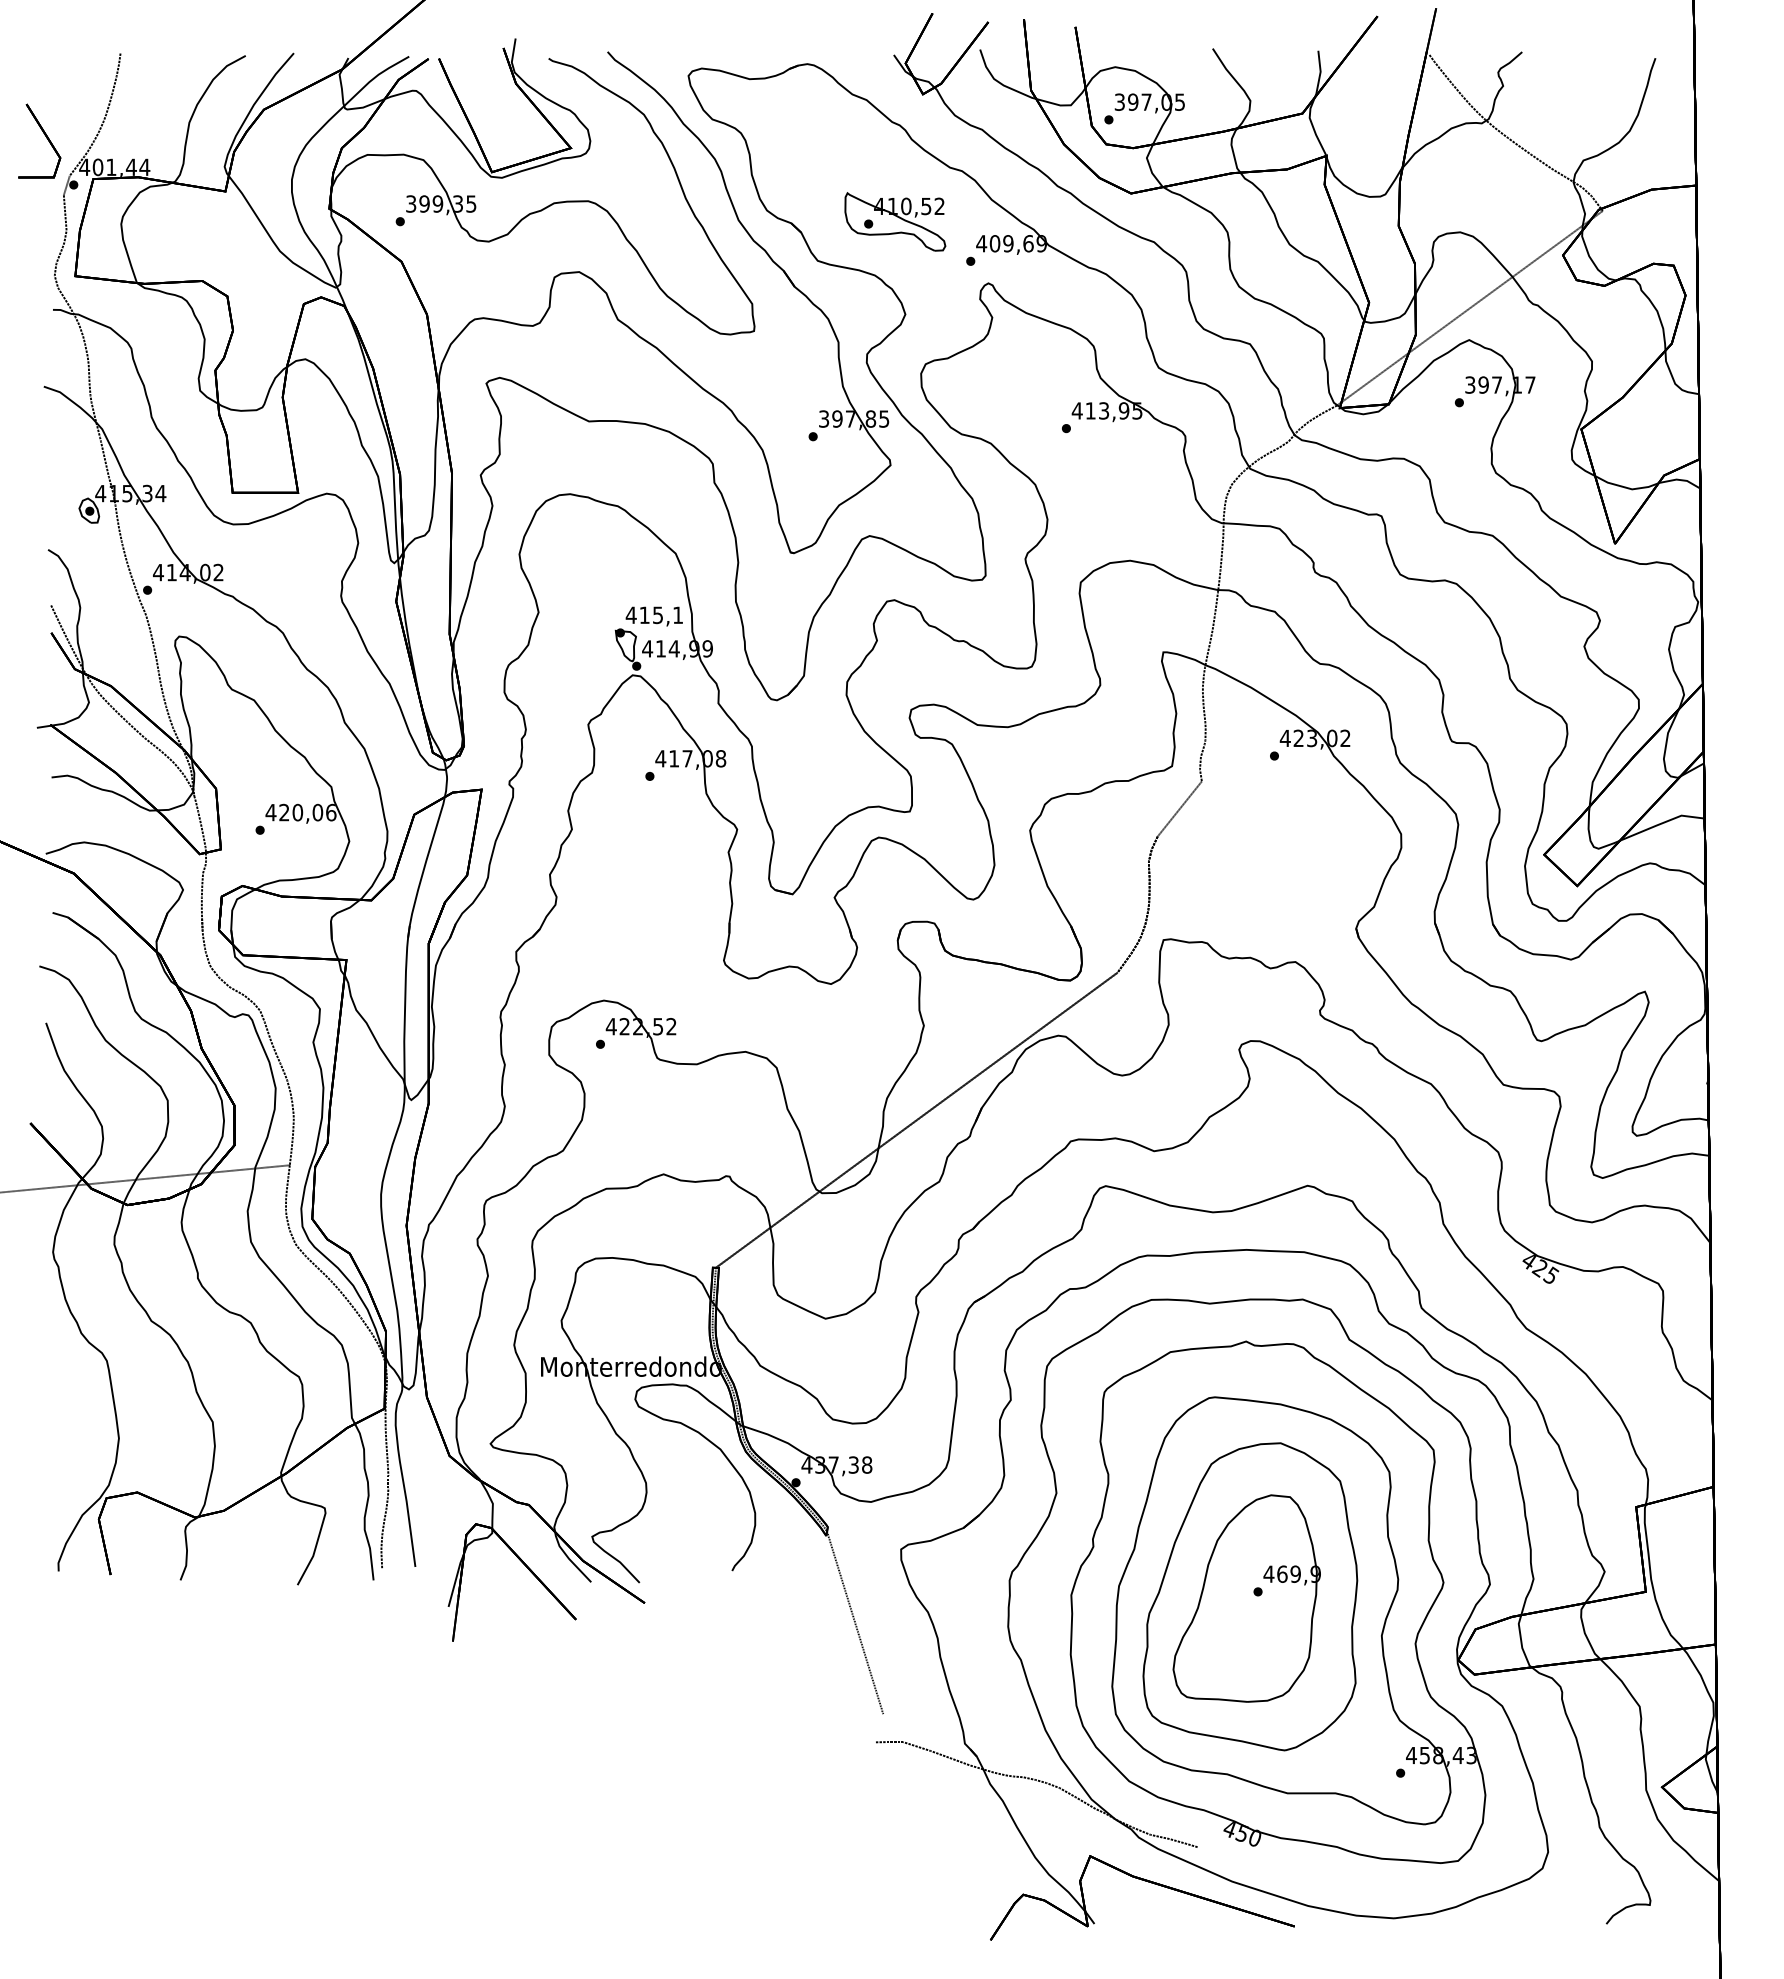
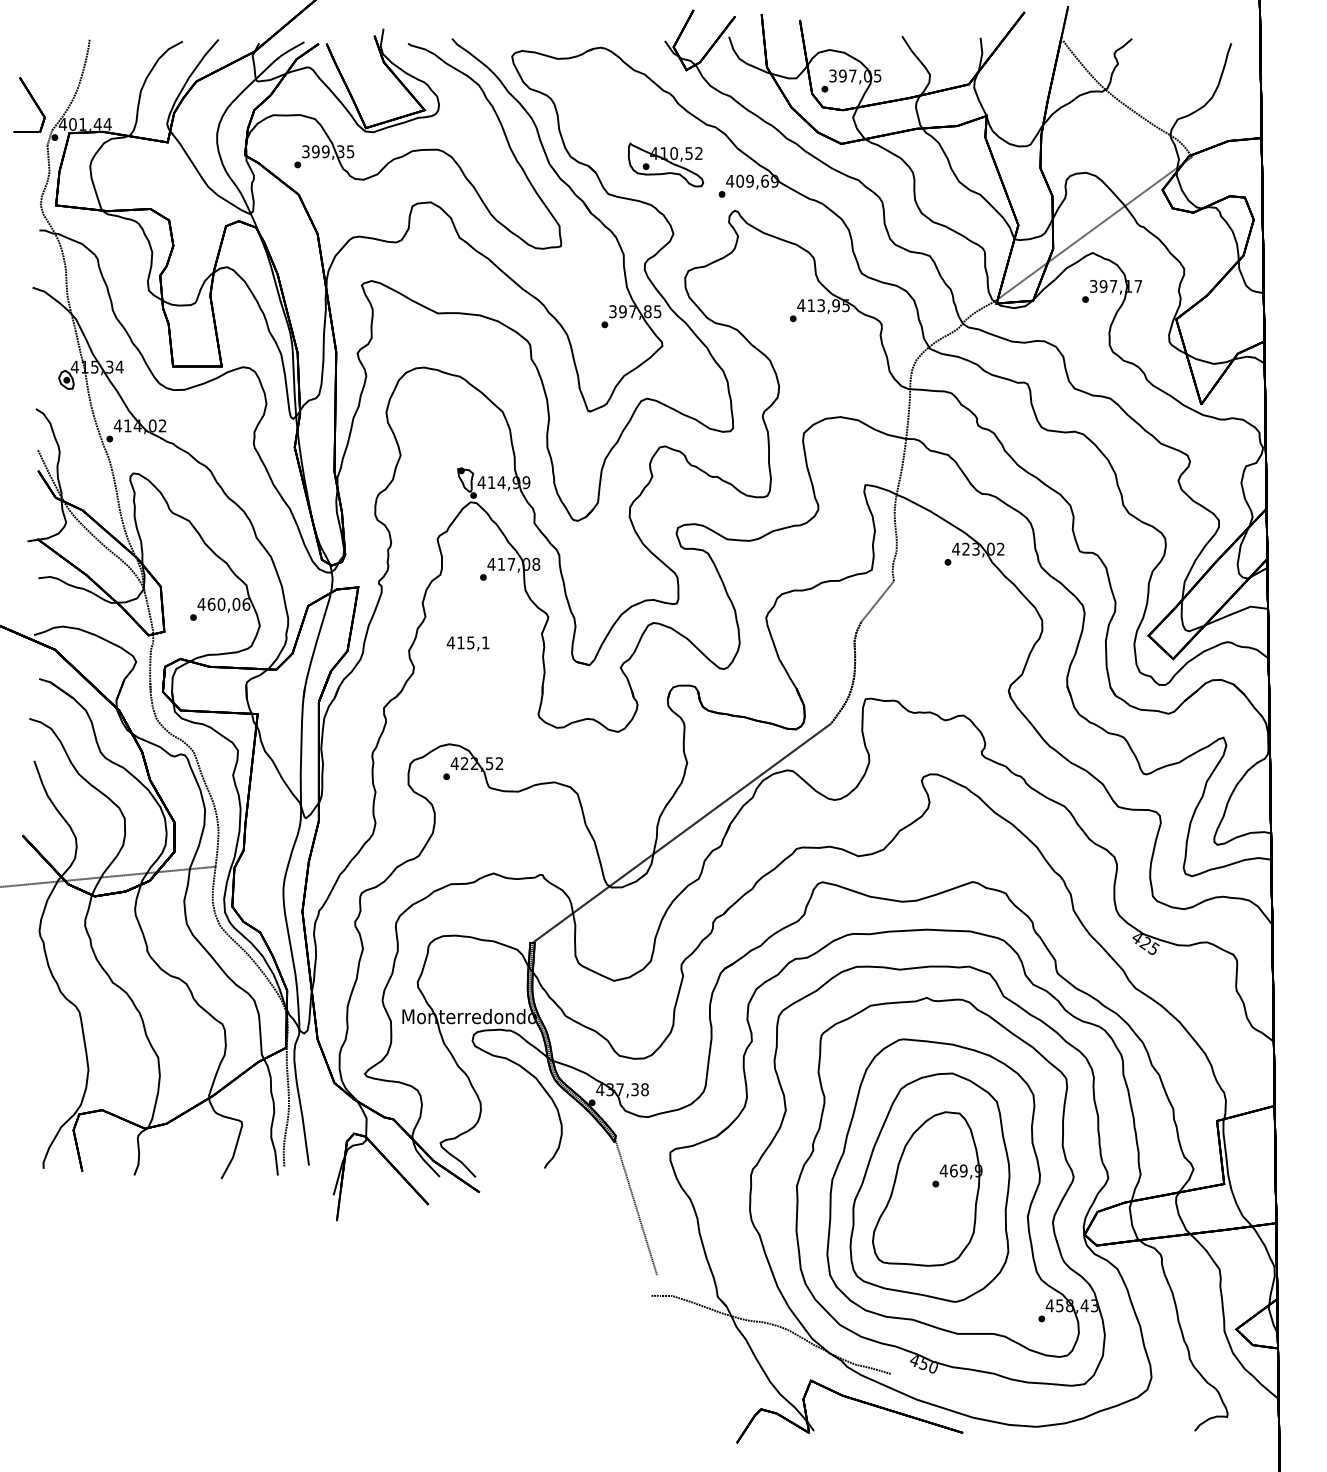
text: (653, 616) -> (467, 643), moved
text: (284, 812) -> (211, 604), 420,06 -> 460,06

